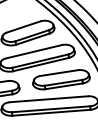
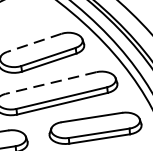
line: (23, 26) -> (34, 42), solid -> dashed
line: (33, 51) -> (50, 82), solid -> dashed

